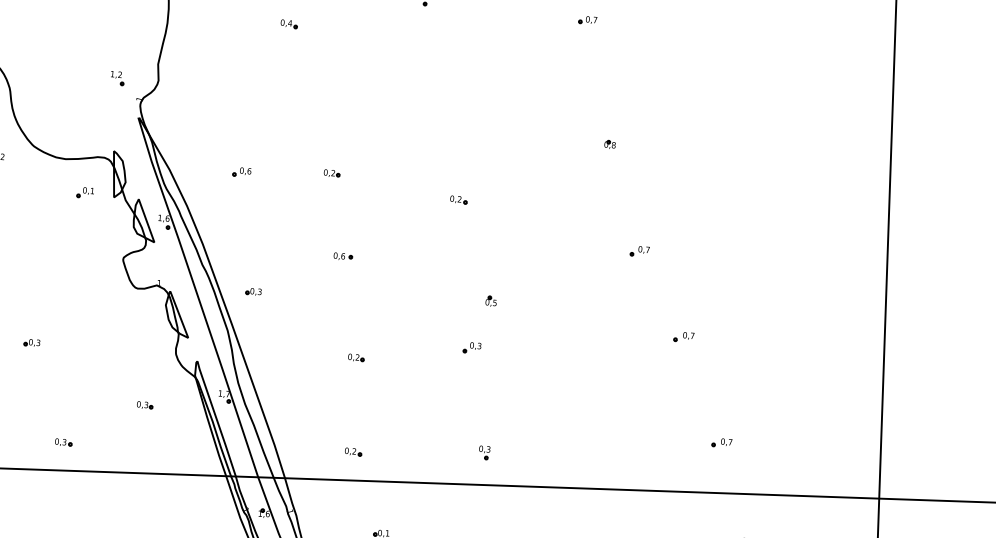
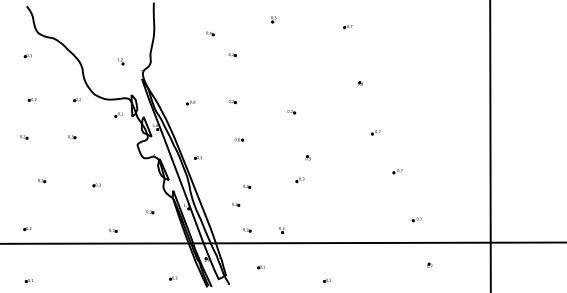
part: (335, 73) -> (232, 55), added
part: (118, 78) -> (121, 61), moved
part: (332, 395) -> (236, 204), added
part: (484, 453) -> (281, 230), moved

